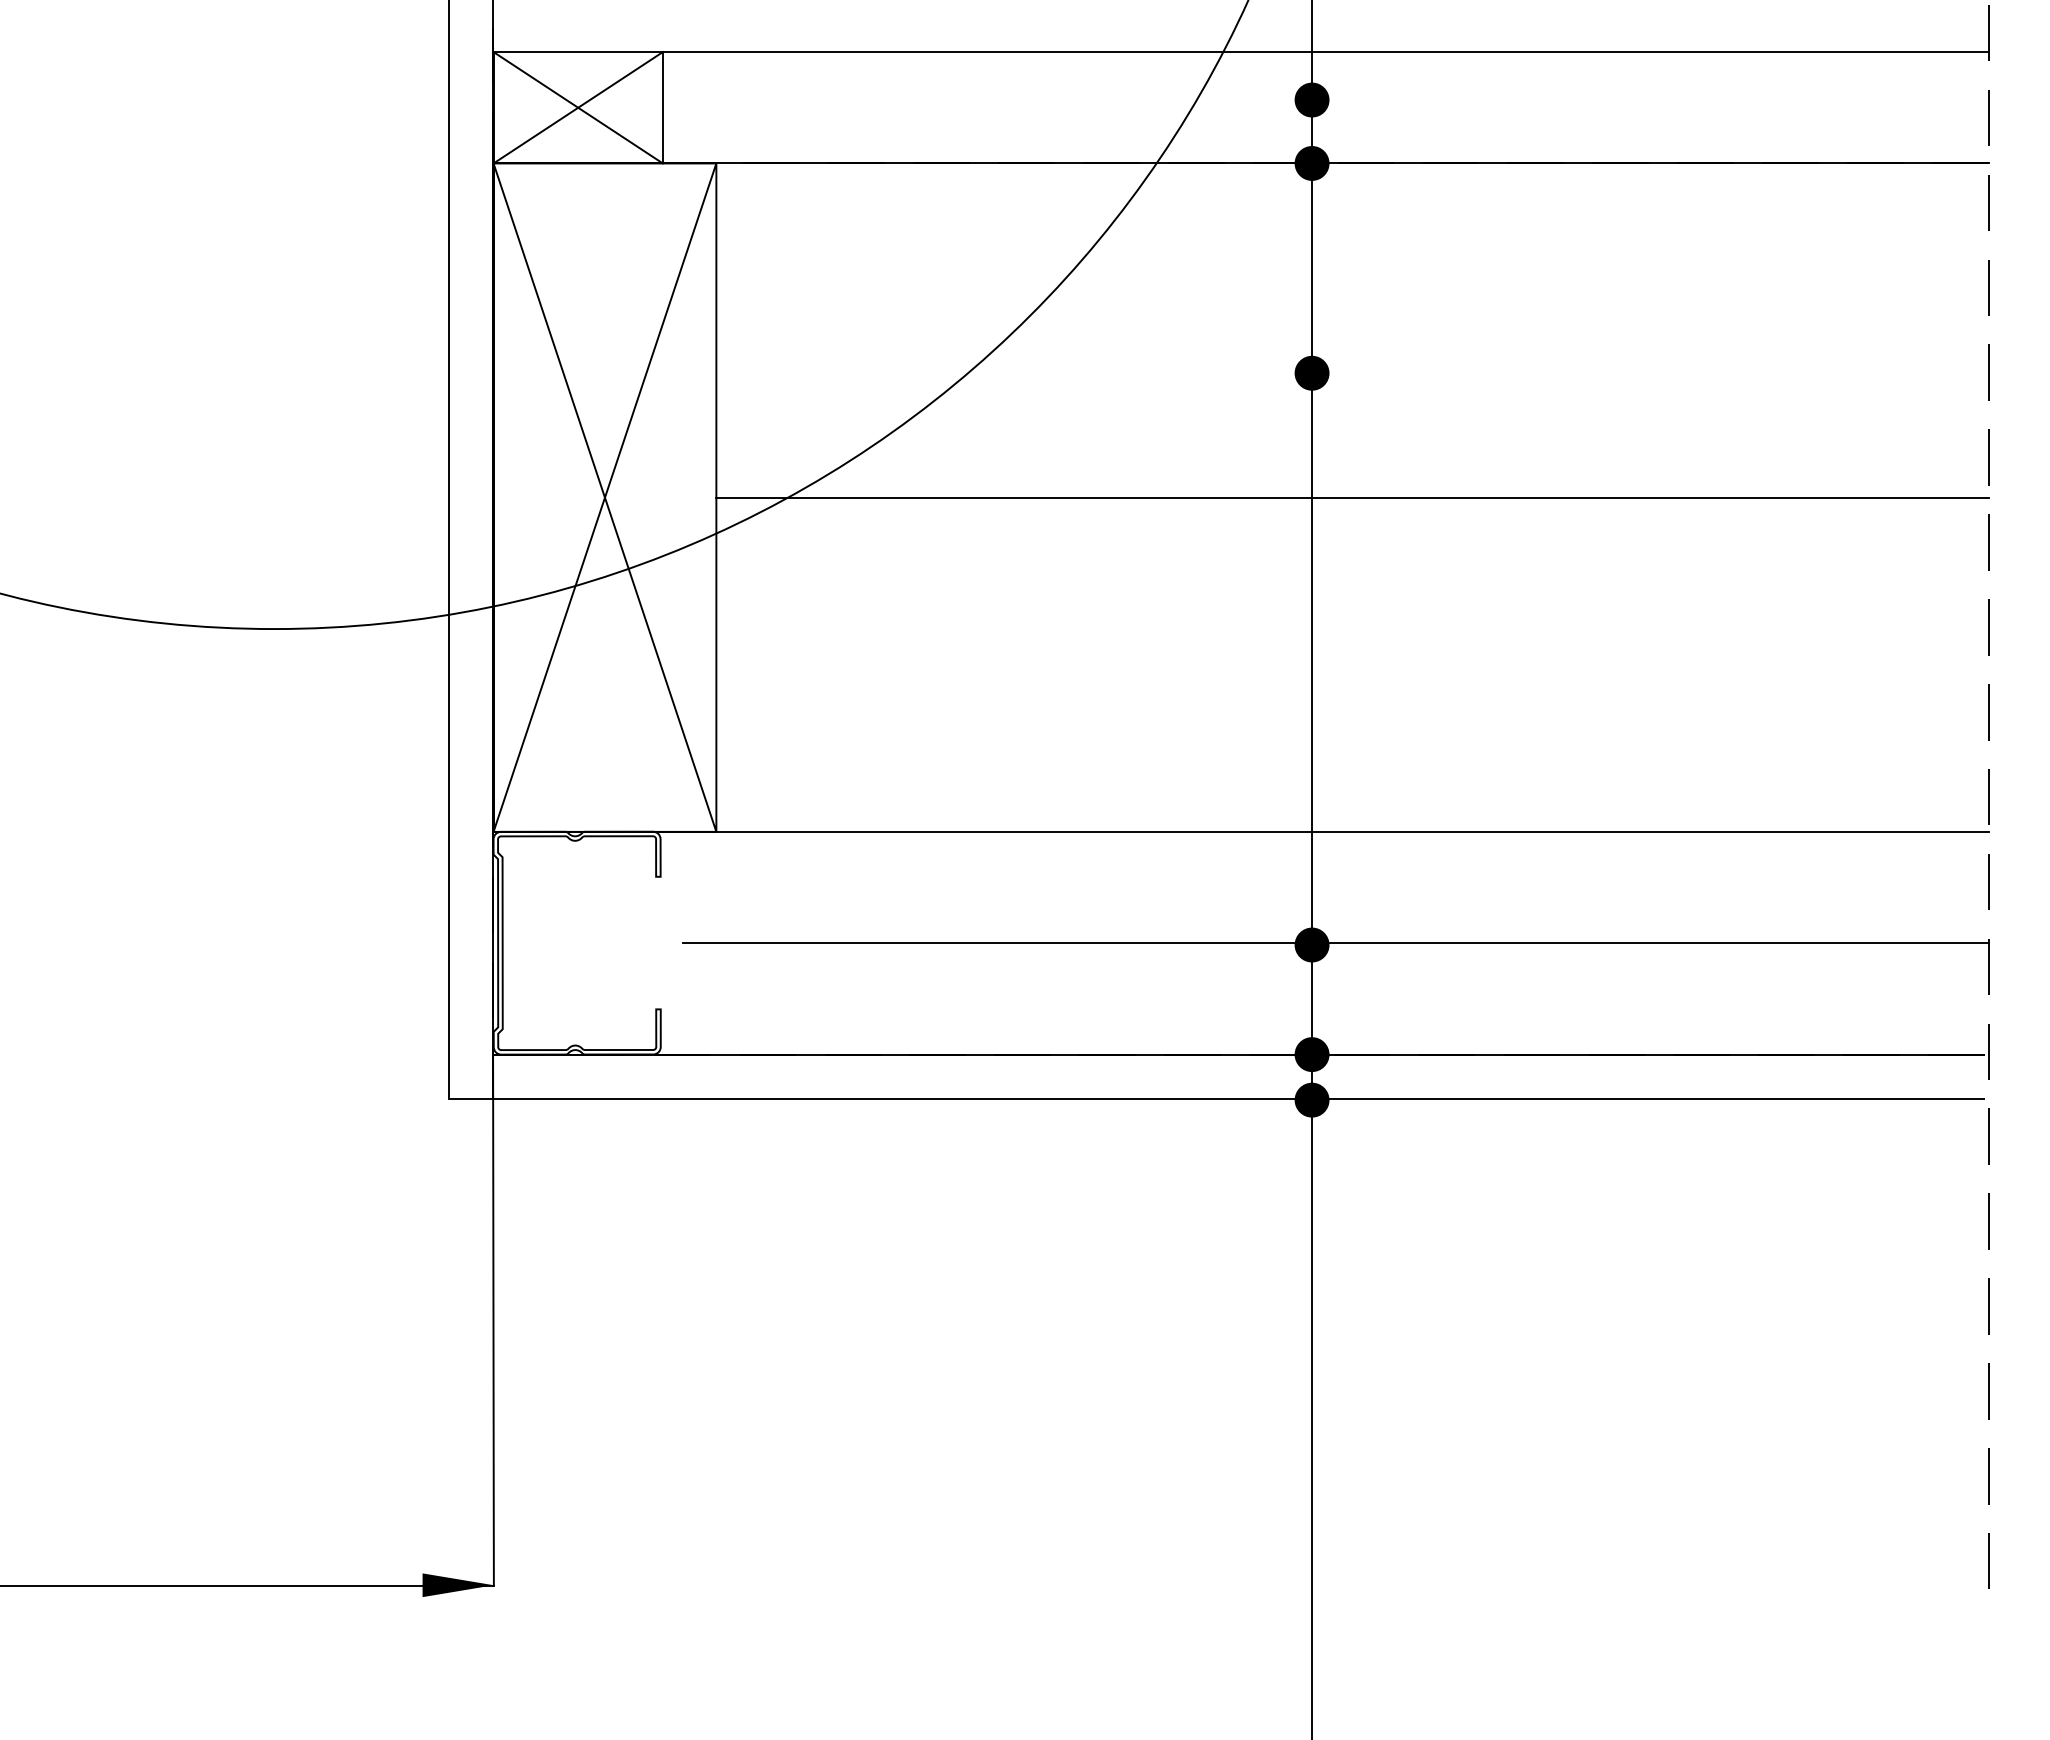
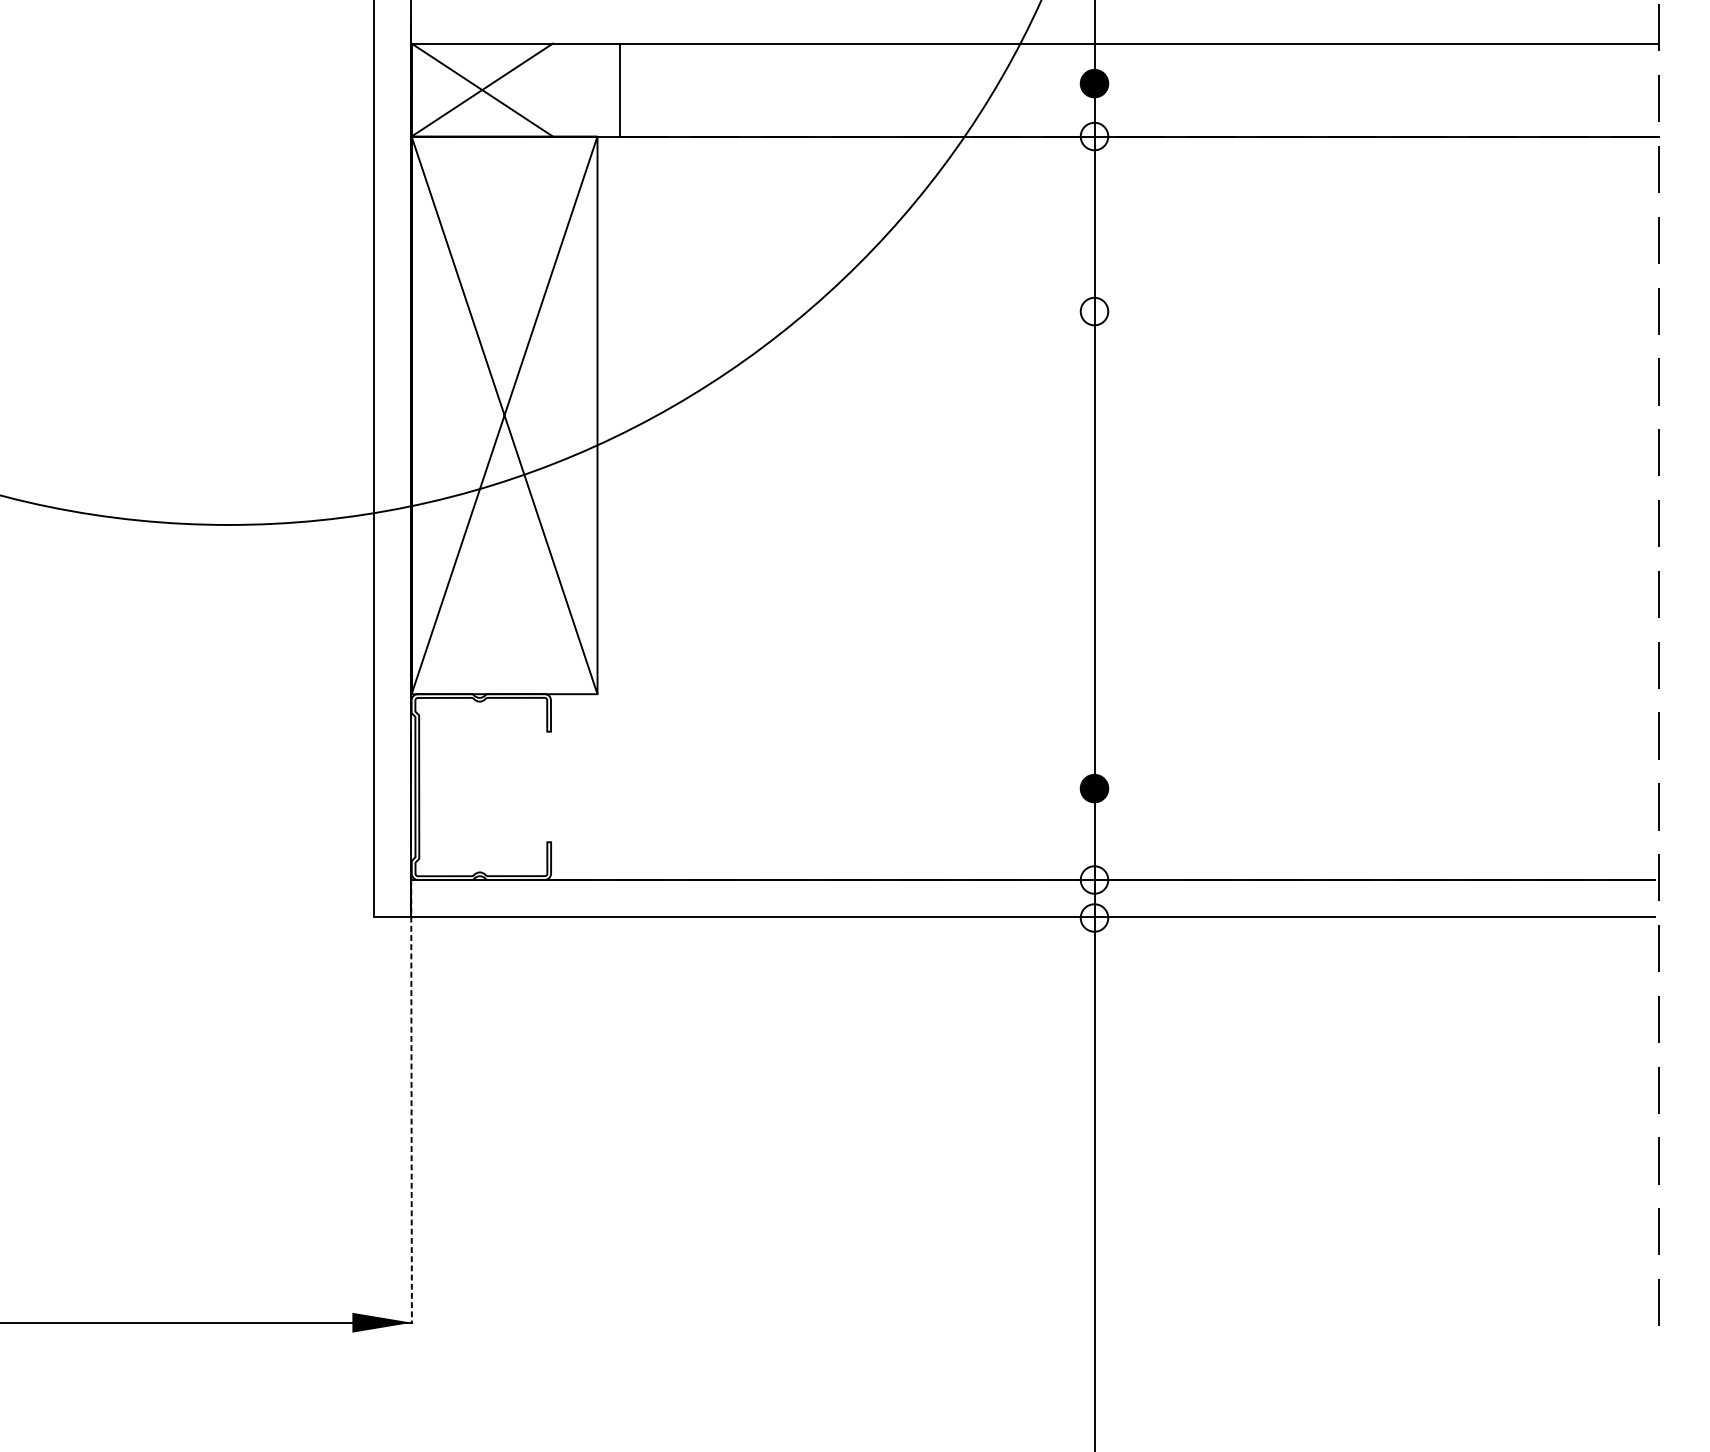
line: (662, 107) -> (620, 89), moved
fill: (1311, 162) -> (1094, 135), removed
fill: (1311, 372) -> (1094, 310), removed
line: (1352, 497) -> (1128, 415), removed
line: (1240, 831) -> (1034, 693), removed
line: (1335, 943) -> (1114, 787), removed
fill: (1311, 1054) -> (1094, 879), removed
fill: (1311, 1099) -> (1094, 917), removed
line: (493, 1320) -> (411, 1101), solid -> dashed

